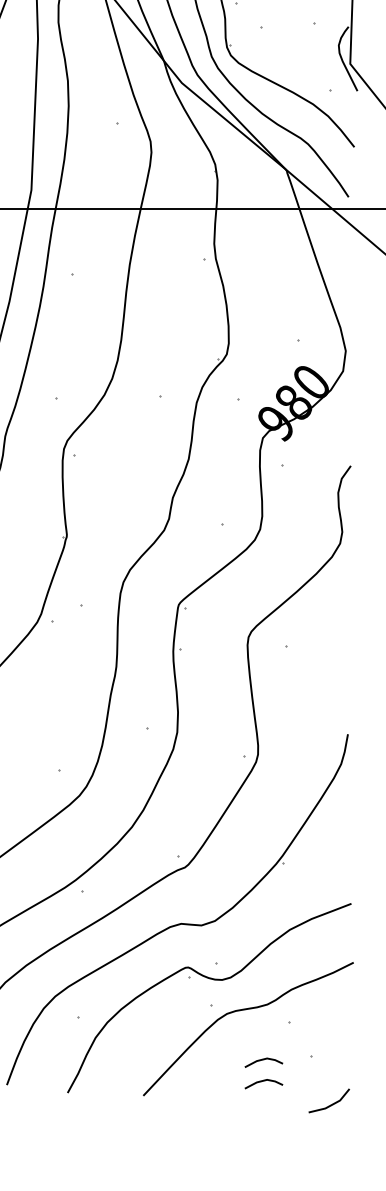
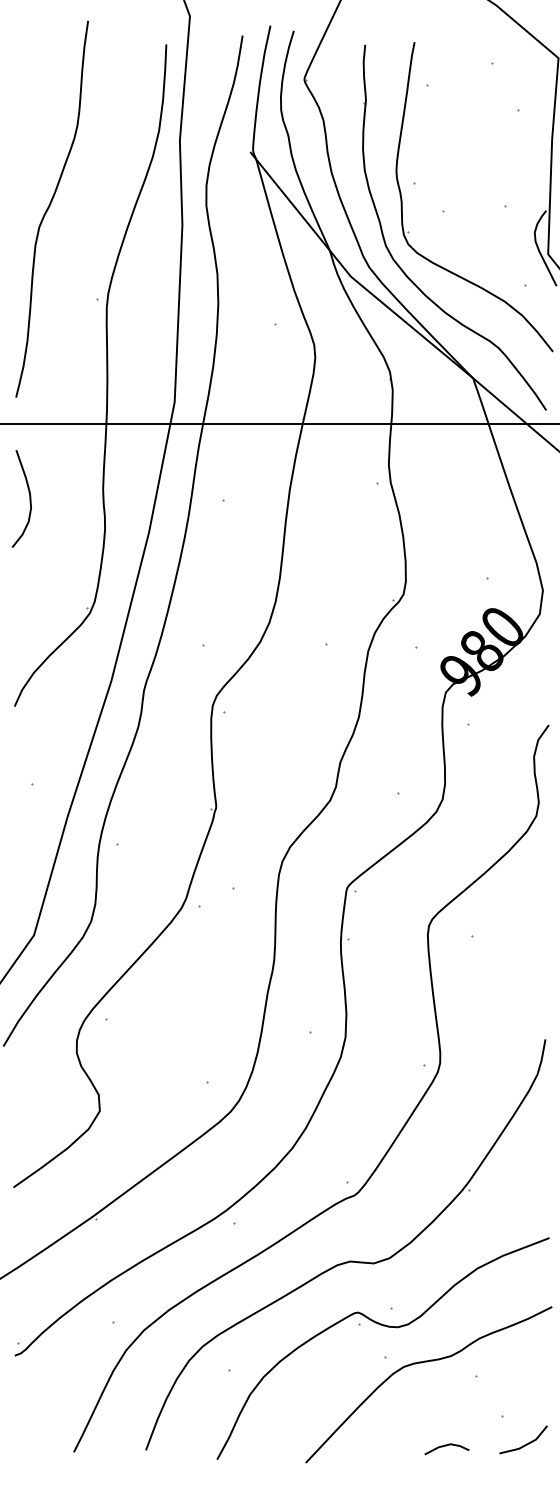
line: (263, 1060) -> (446, 1421), removed
line: (331, 1103) -> (526, 1443), moved

